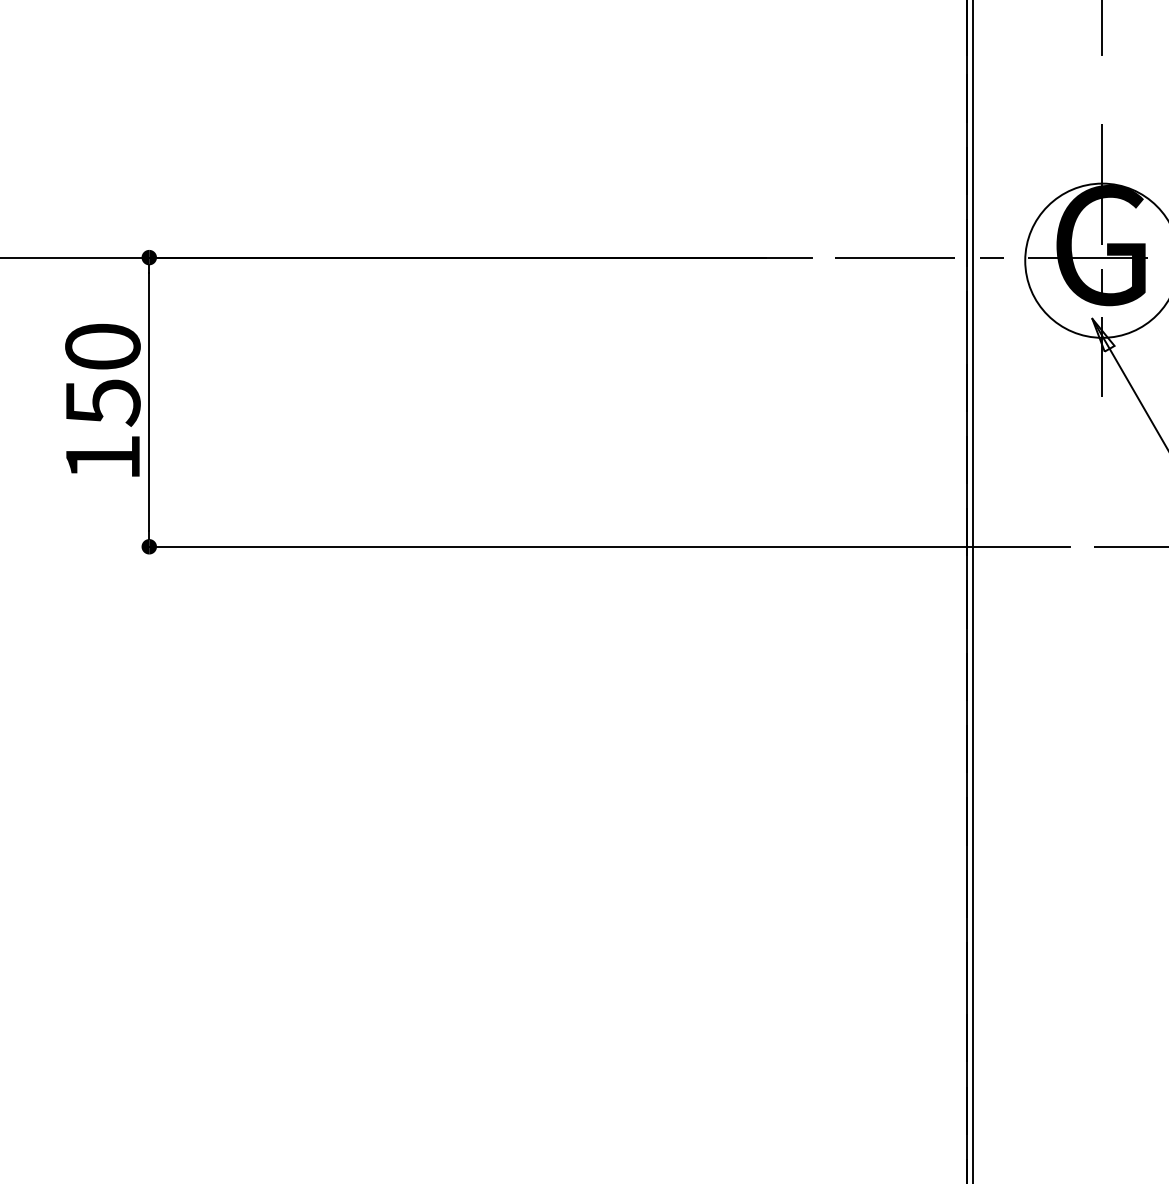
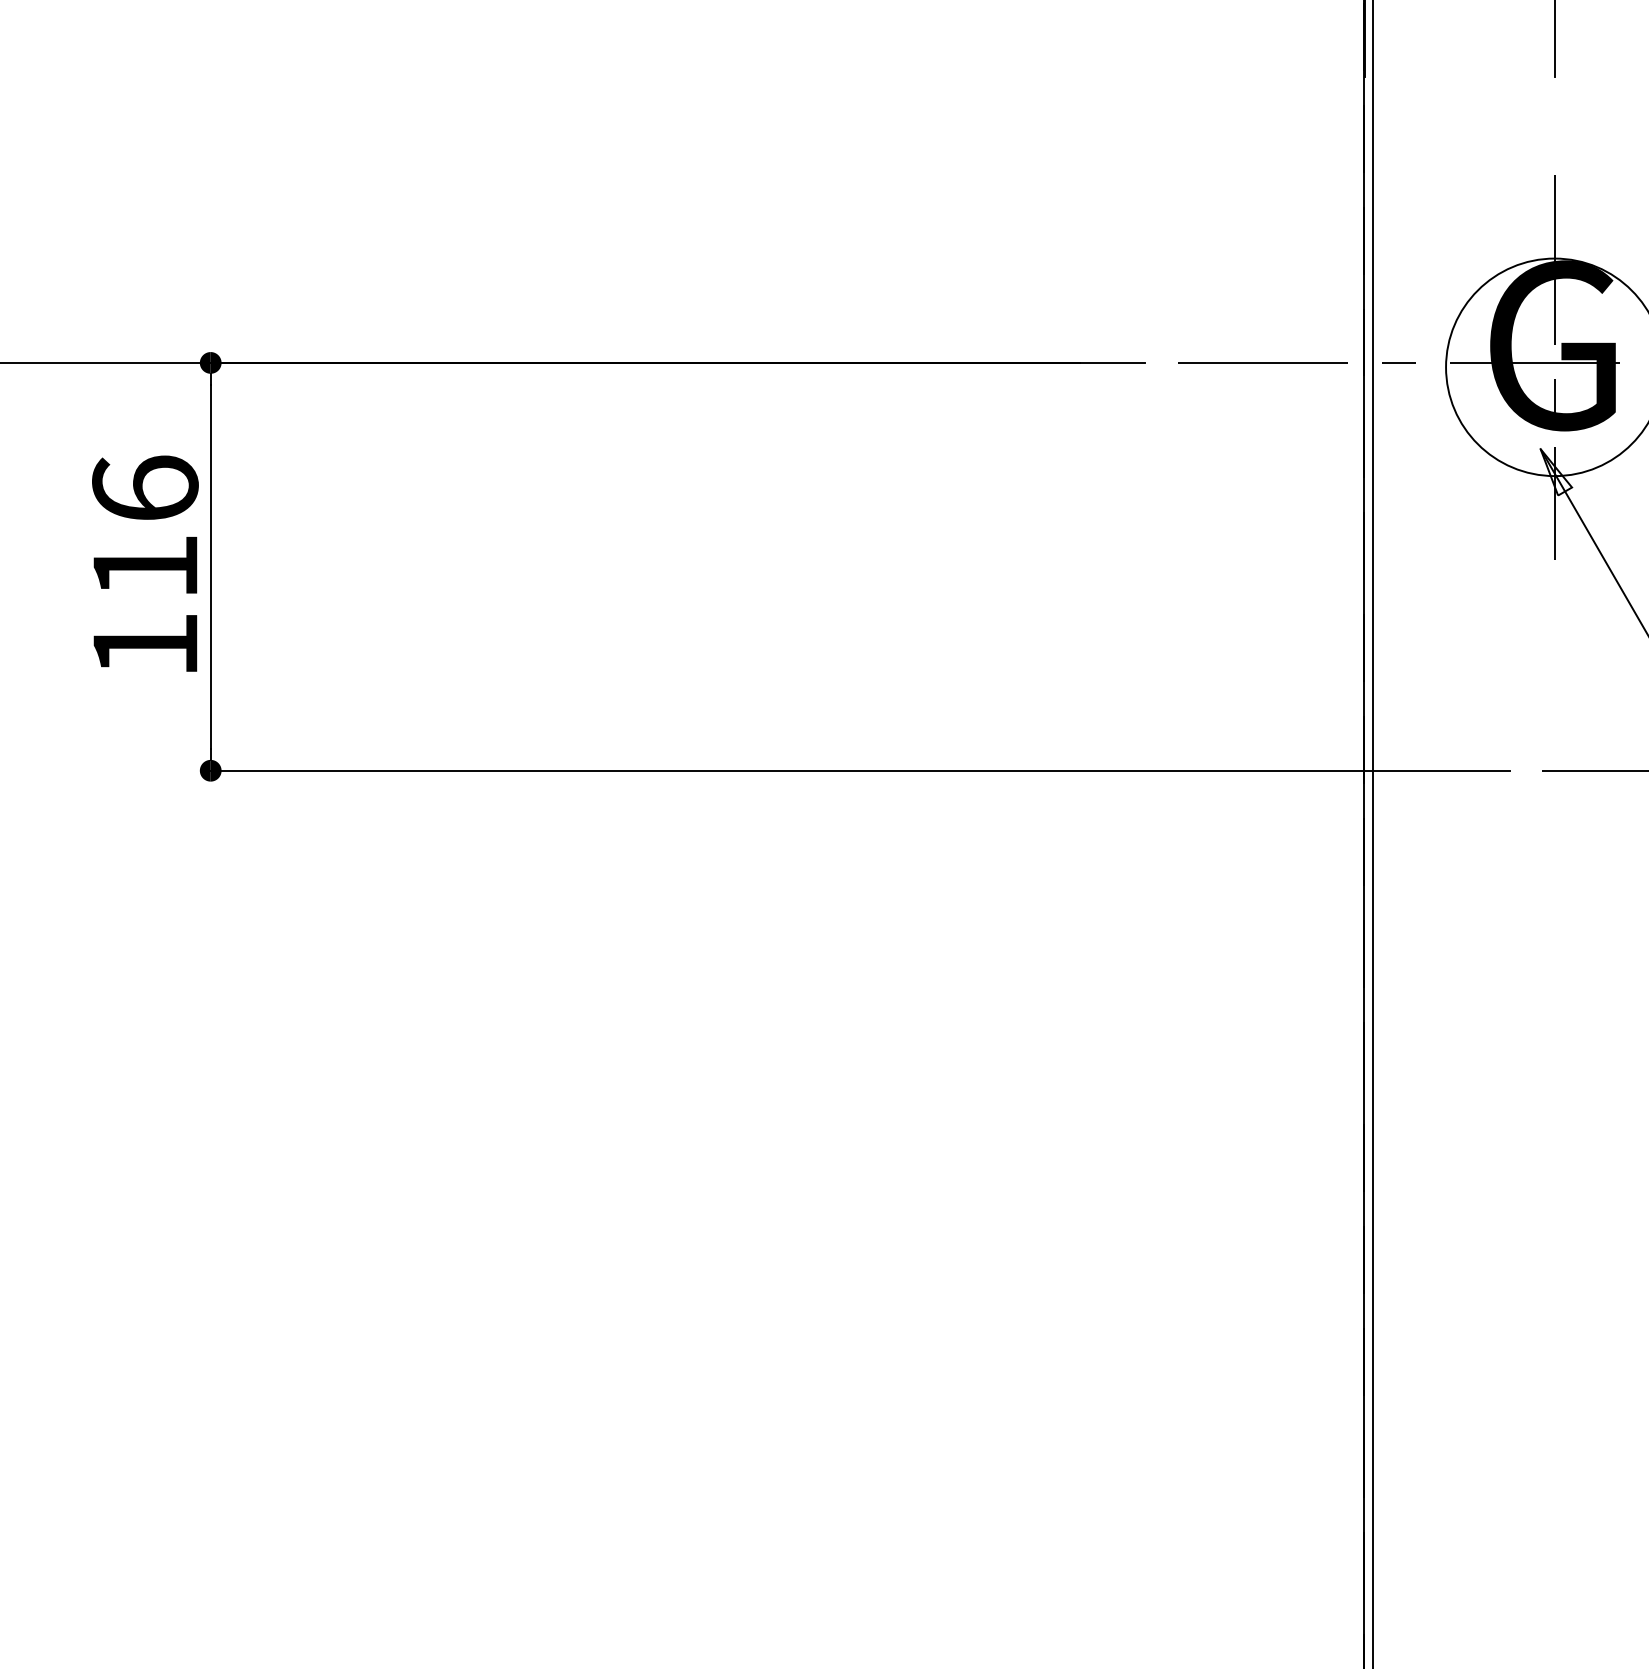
text: (103, 375) -> (145, 528), 150 -> 116

